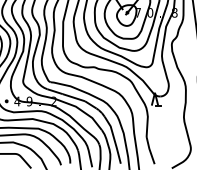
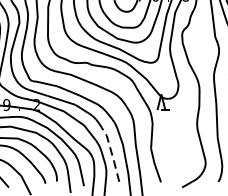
line: (114, 139) -> (111, 151), solid -> dashed

